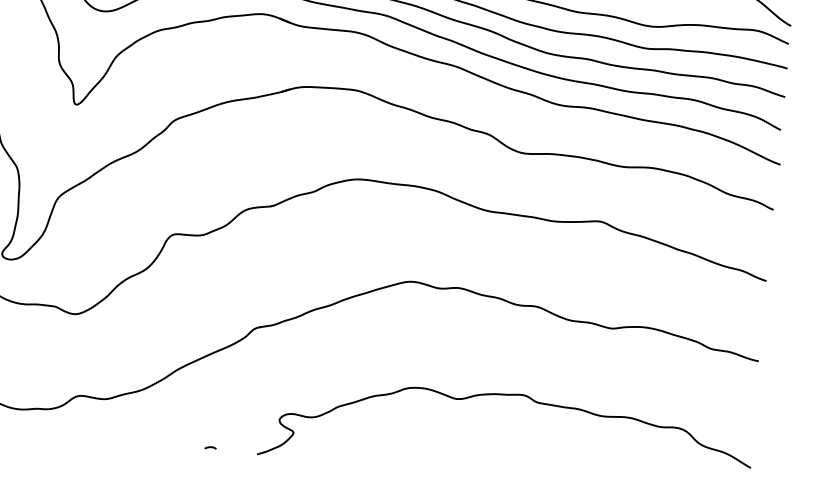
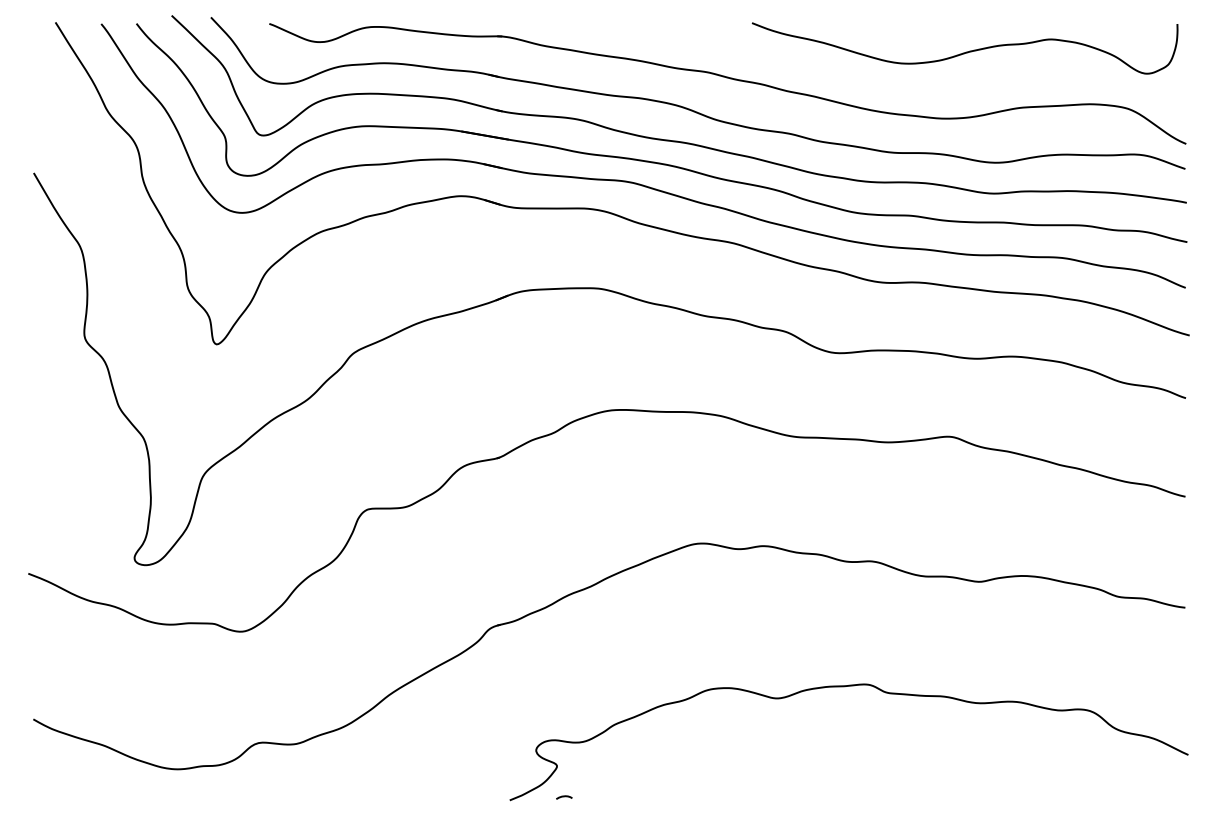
curve: (210, 448) -> (564, 797), moved

